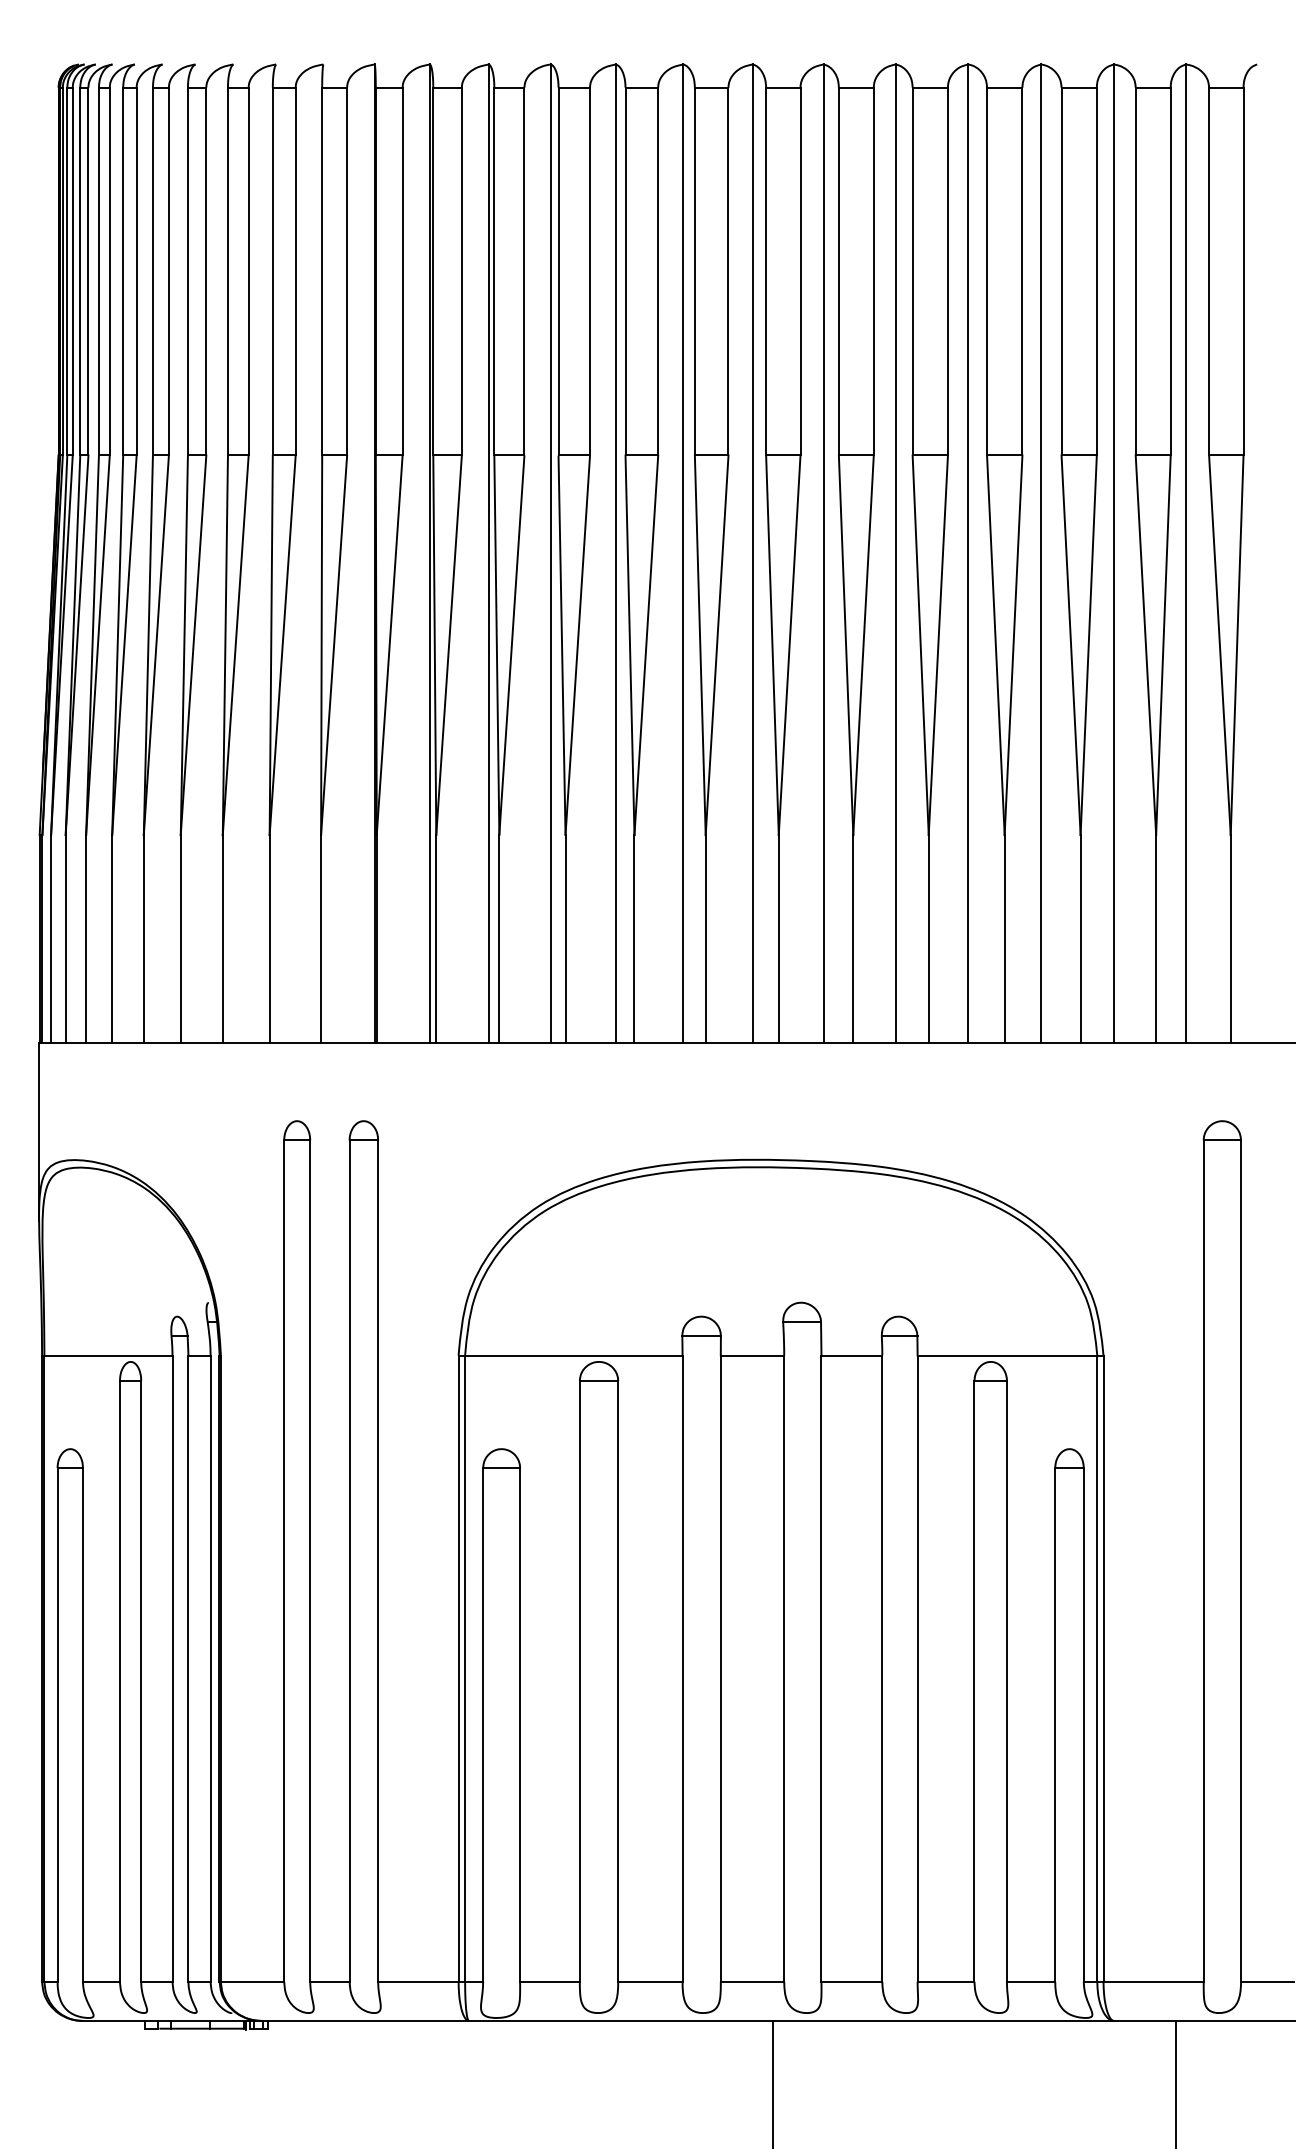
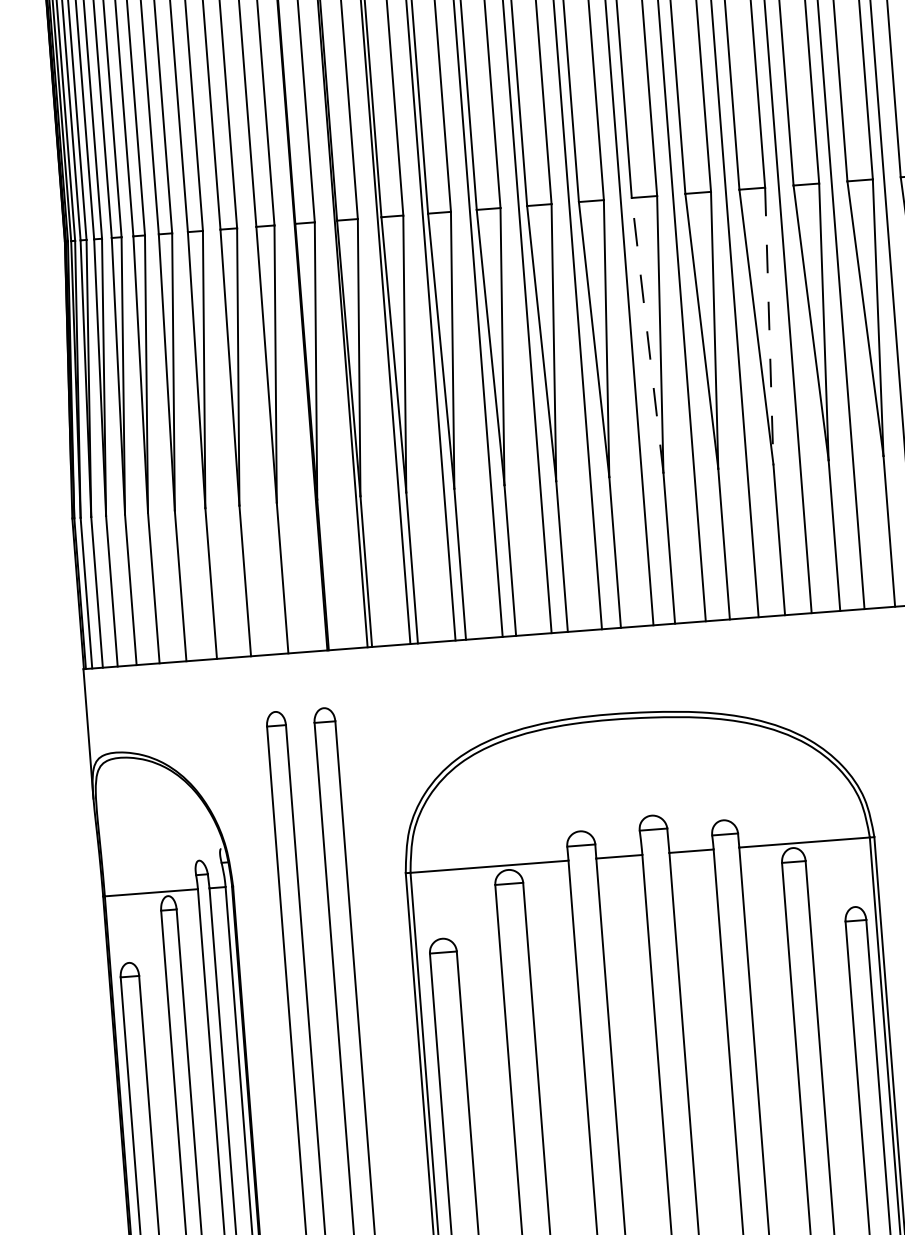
line: (846, 645) -> (647, 335), solid -> dashed
line: (1013, 645) -> (769, 326), solid -> dashed

